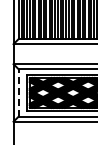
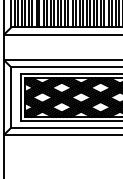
line: (18, 92) -> (10, 96), dashed -> solid

